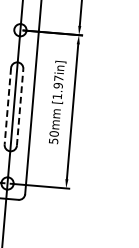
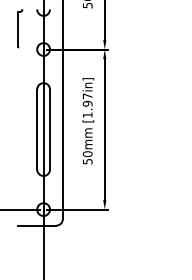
line: (8, 107) -> (37, 130), dashed -> solid
line: (20, 107) -> (50, 129), dashed -> solid

